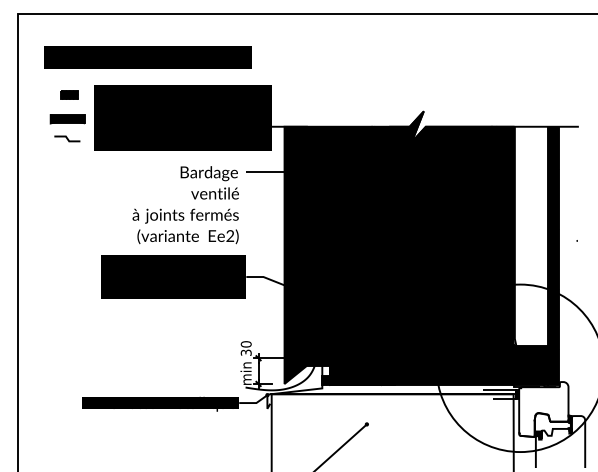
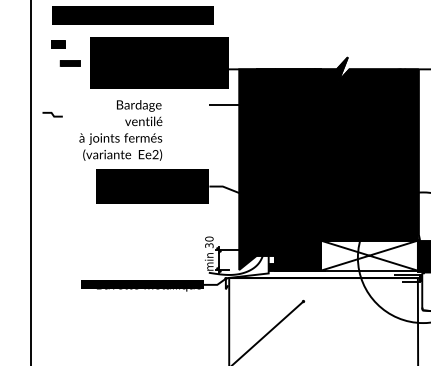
part: (69, 94) -> (58, 44), moved
part: (67, 119) -> (69, 63), size x0.7
line: (67, 138) -> (52, 114), moved
text: (185, 205) -> (120, 130), moved
fill: (451, 365) -> (369, 255), removed

